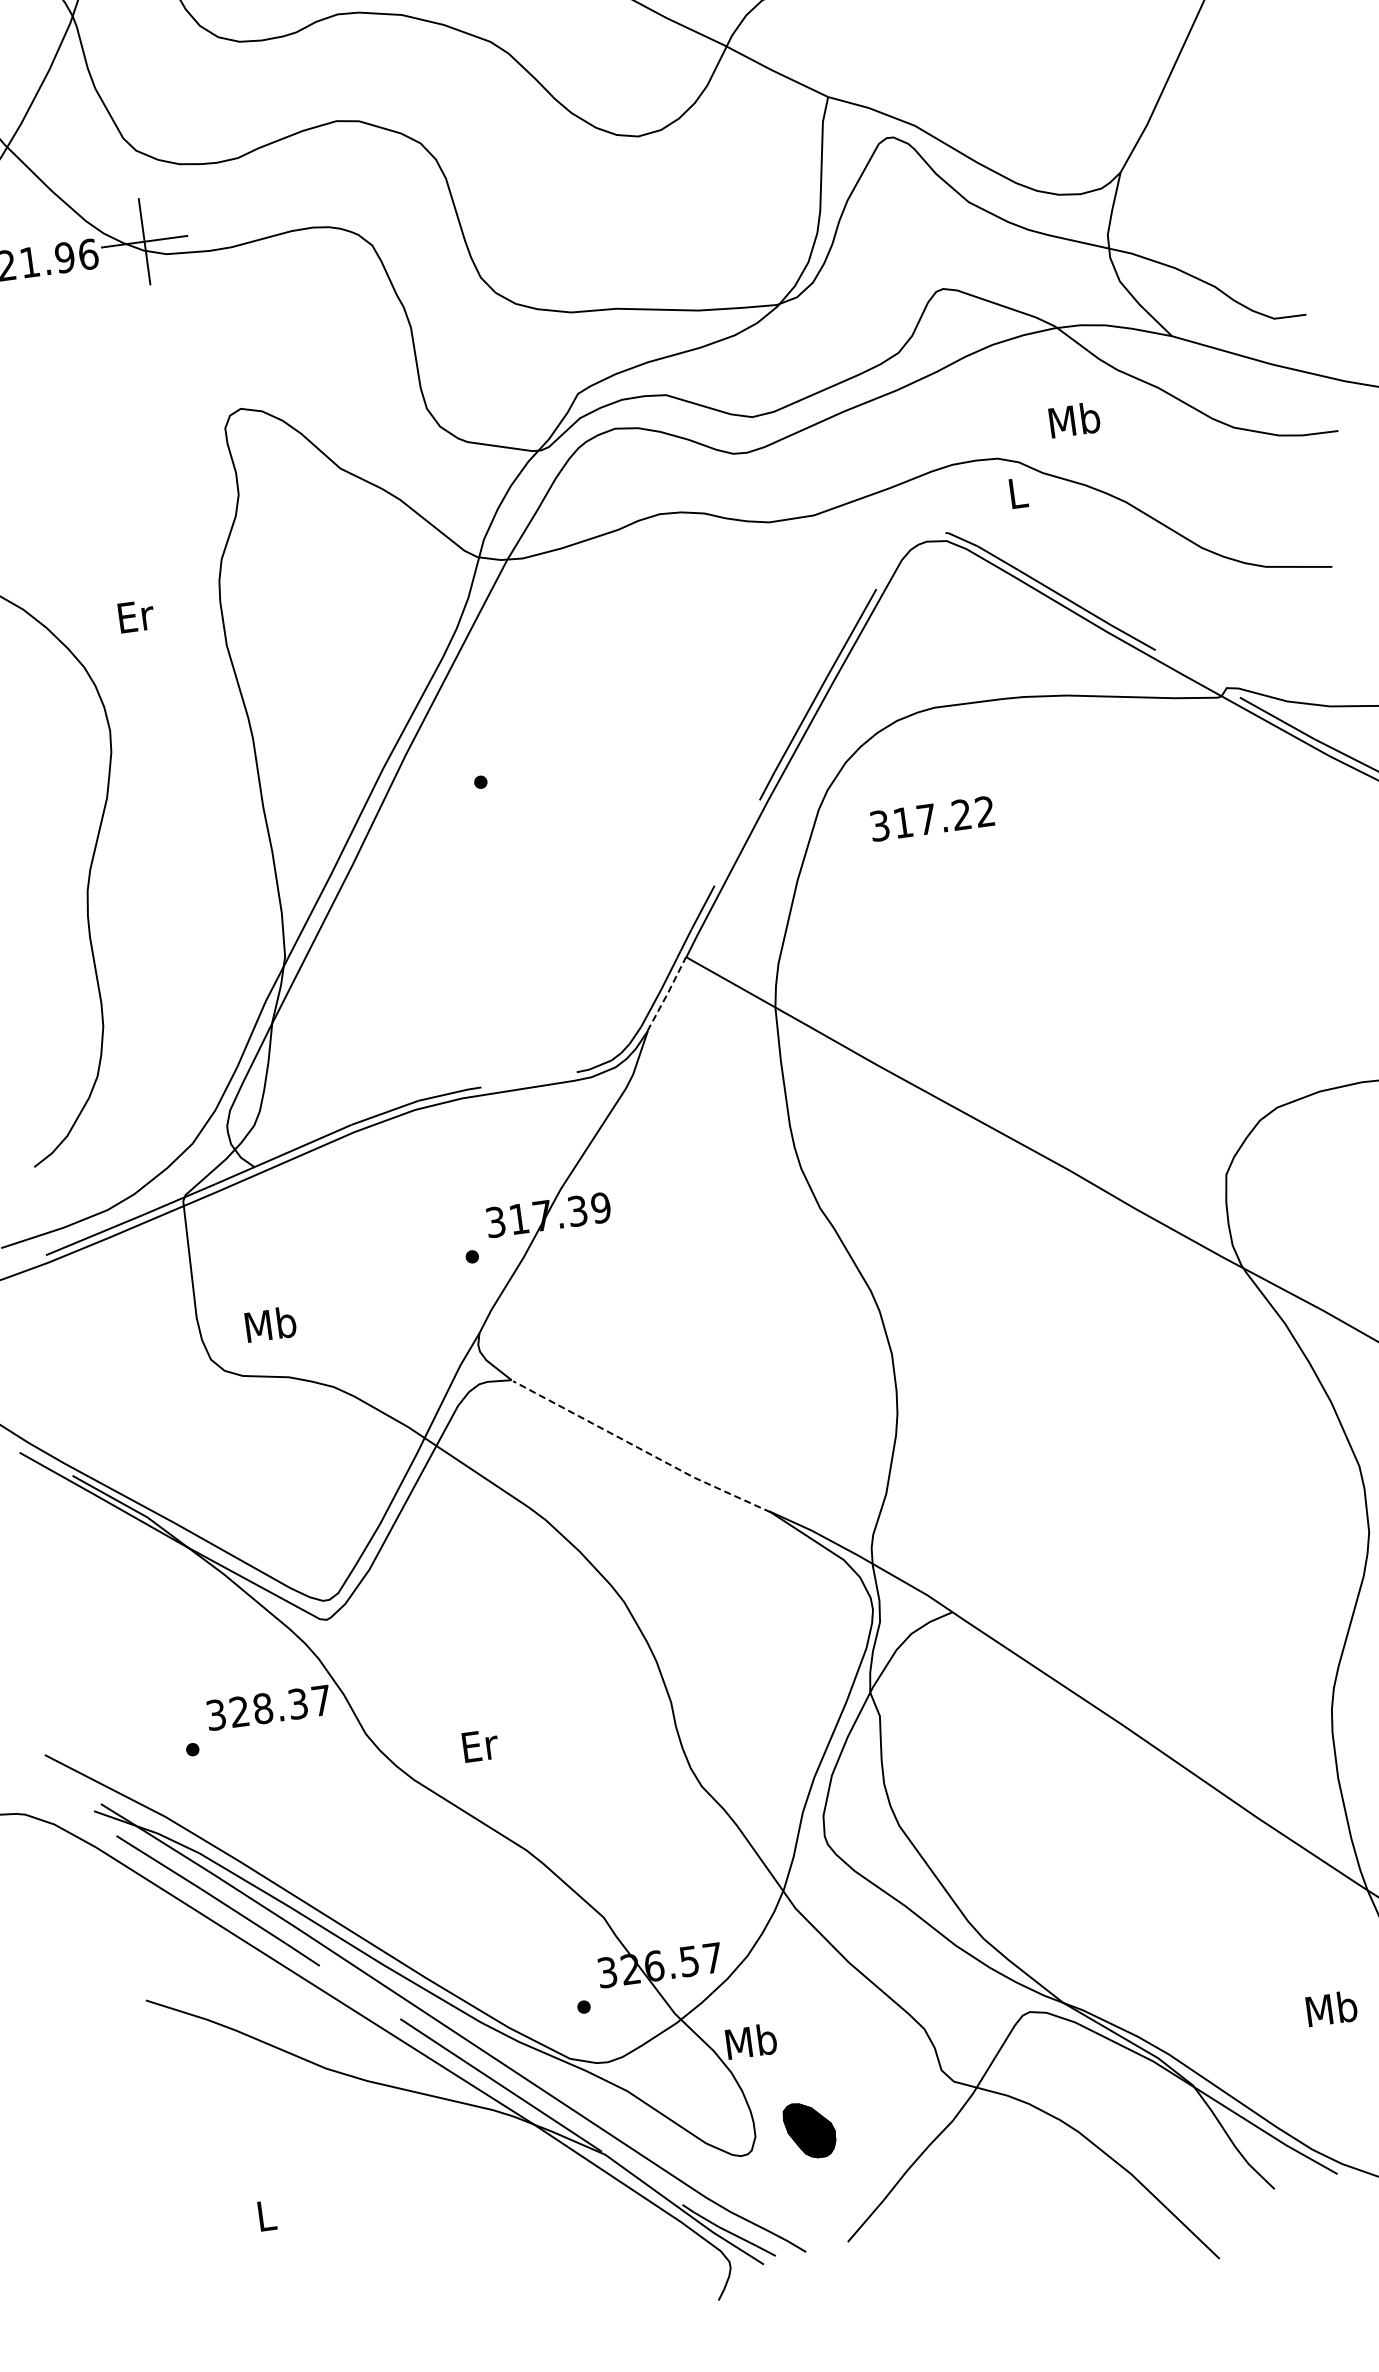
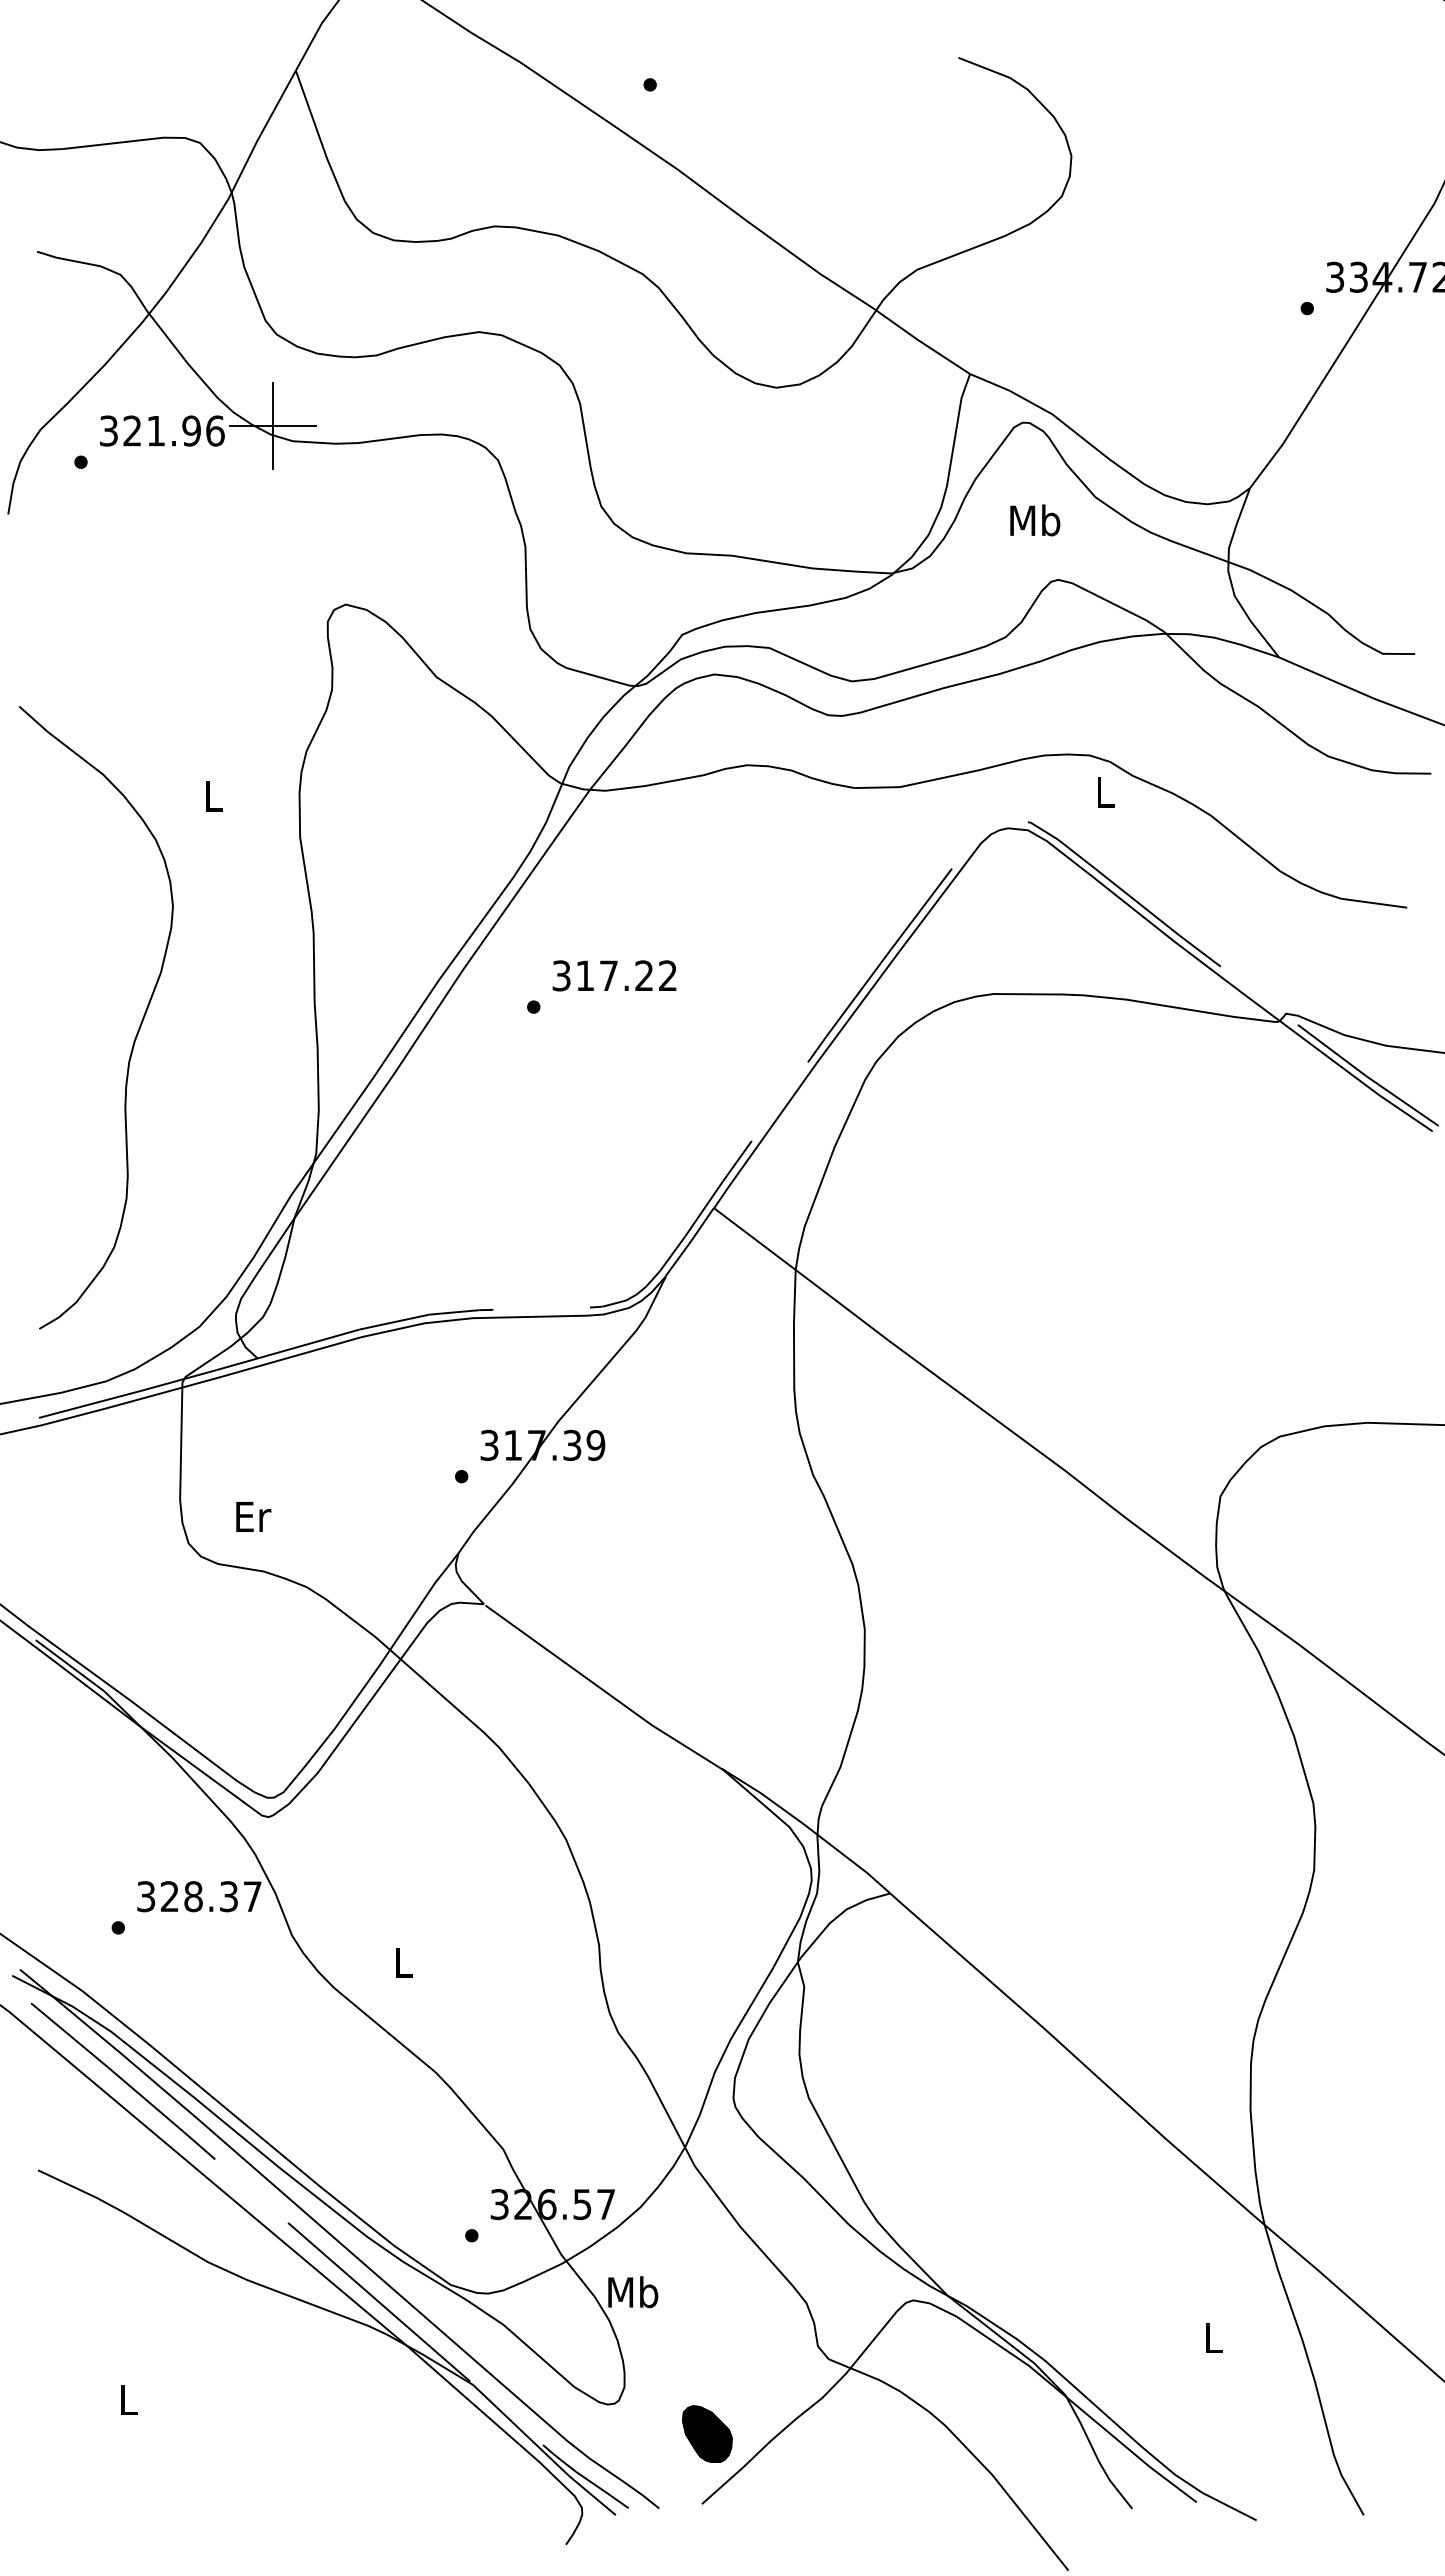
text: (1074, 420) -> (1035, 520), moved
text: (136, 616) -> (214, 796), Er -> L
text: (932, 818) -> (614, 975), moved
line: (668, 993) -> (691, 1241), dashed -> solid
text: (270, 1324) -> (252, 1516), Mb -> Er
line: (641, 1449) -> (603, 1690), dashed -> solid
text: (480, 1745) -> (404, 1962), Er -> L
text: (1332, 2008) -> (1213, 2337), Mb -> L
part: (809, 2129) -> (707, 2433), moved

